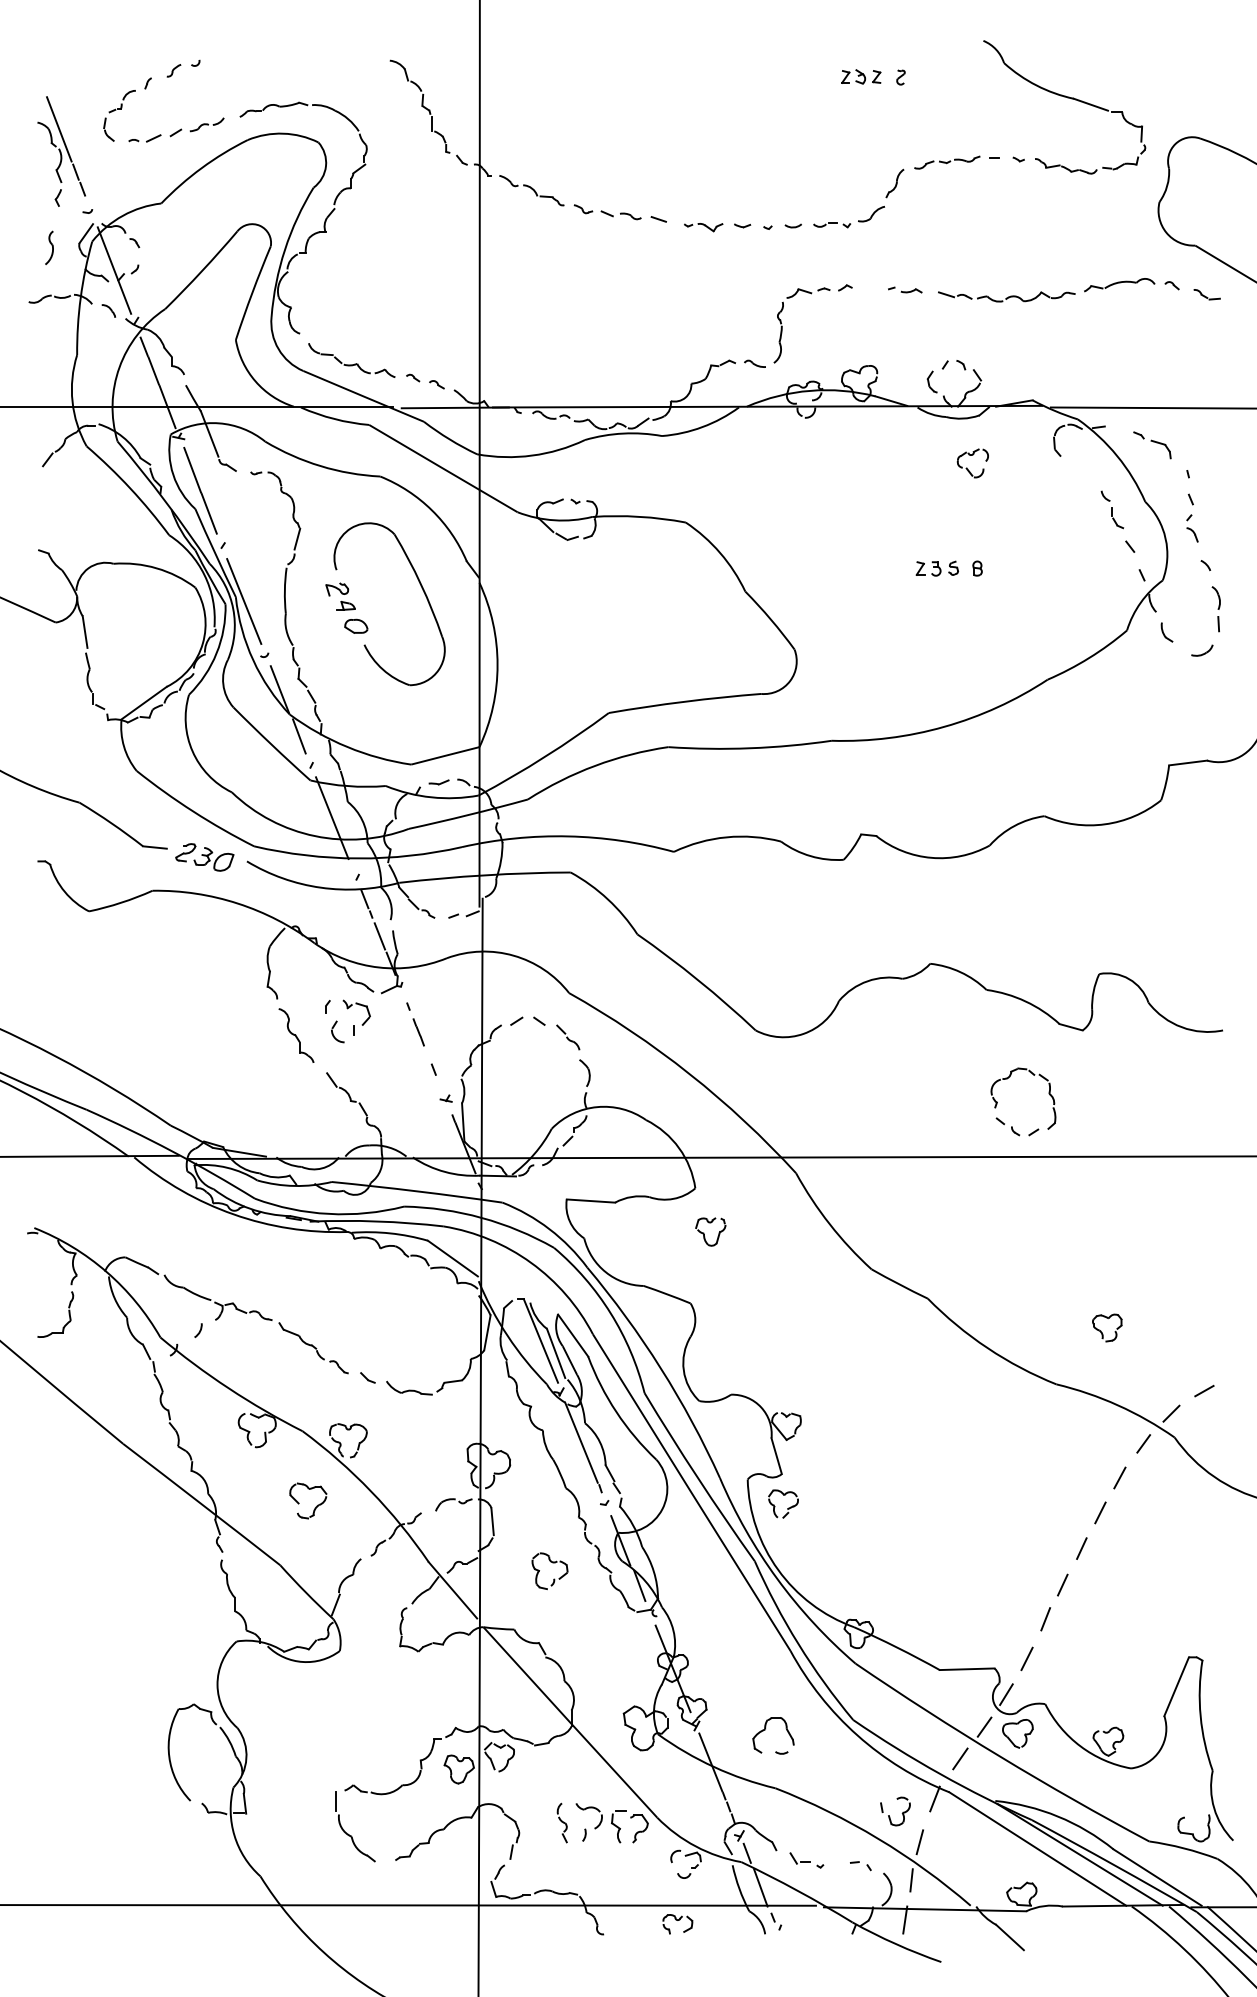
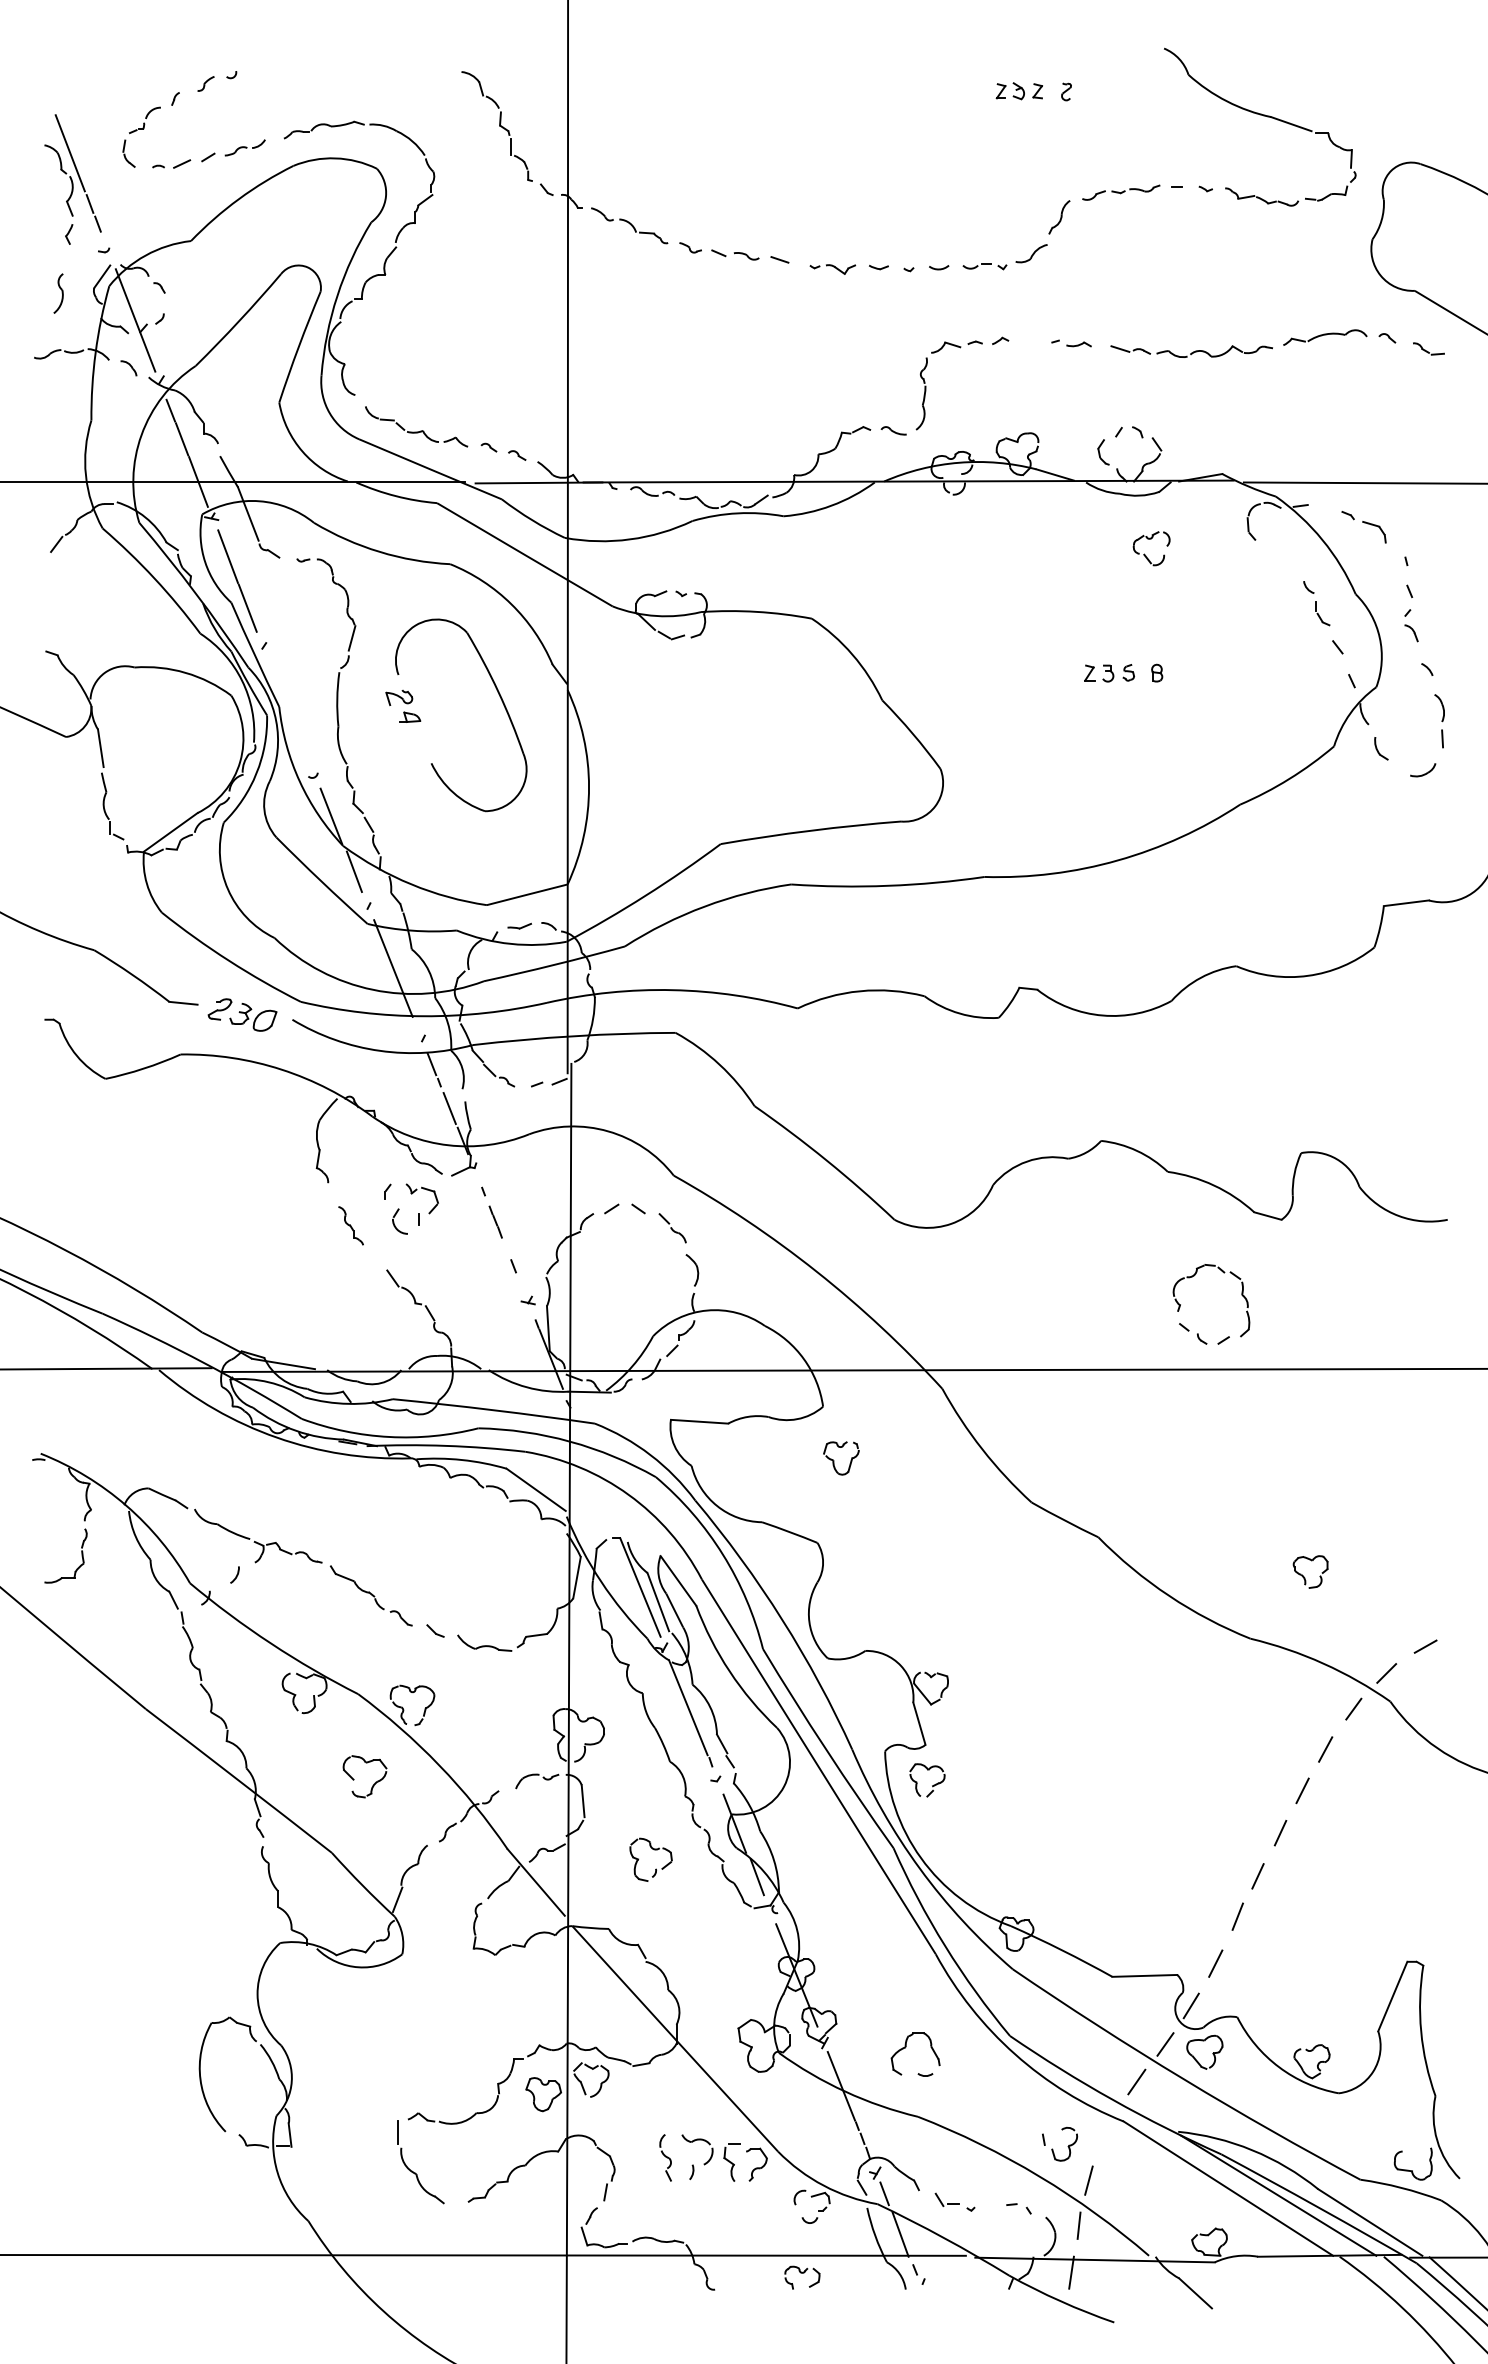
line: (244, 601) -> (289, 712), removed
part: (356, 625) -> (422, 740), removed
part: (296, 1035) -> (351, 1225), size x0.6
line: (934, 1798) -> (1106, 2128), removed

